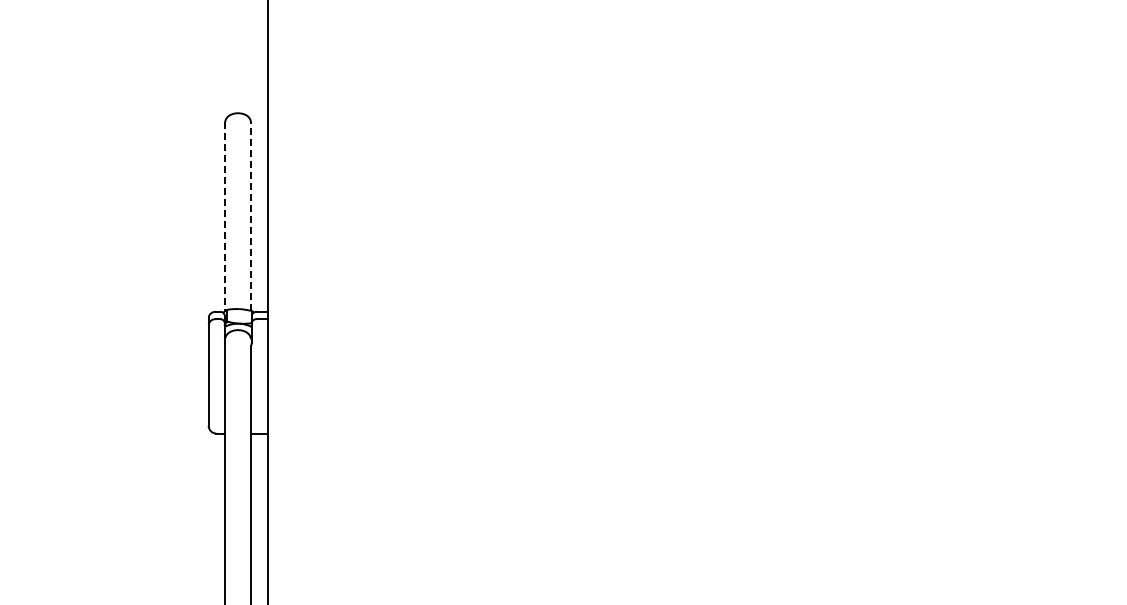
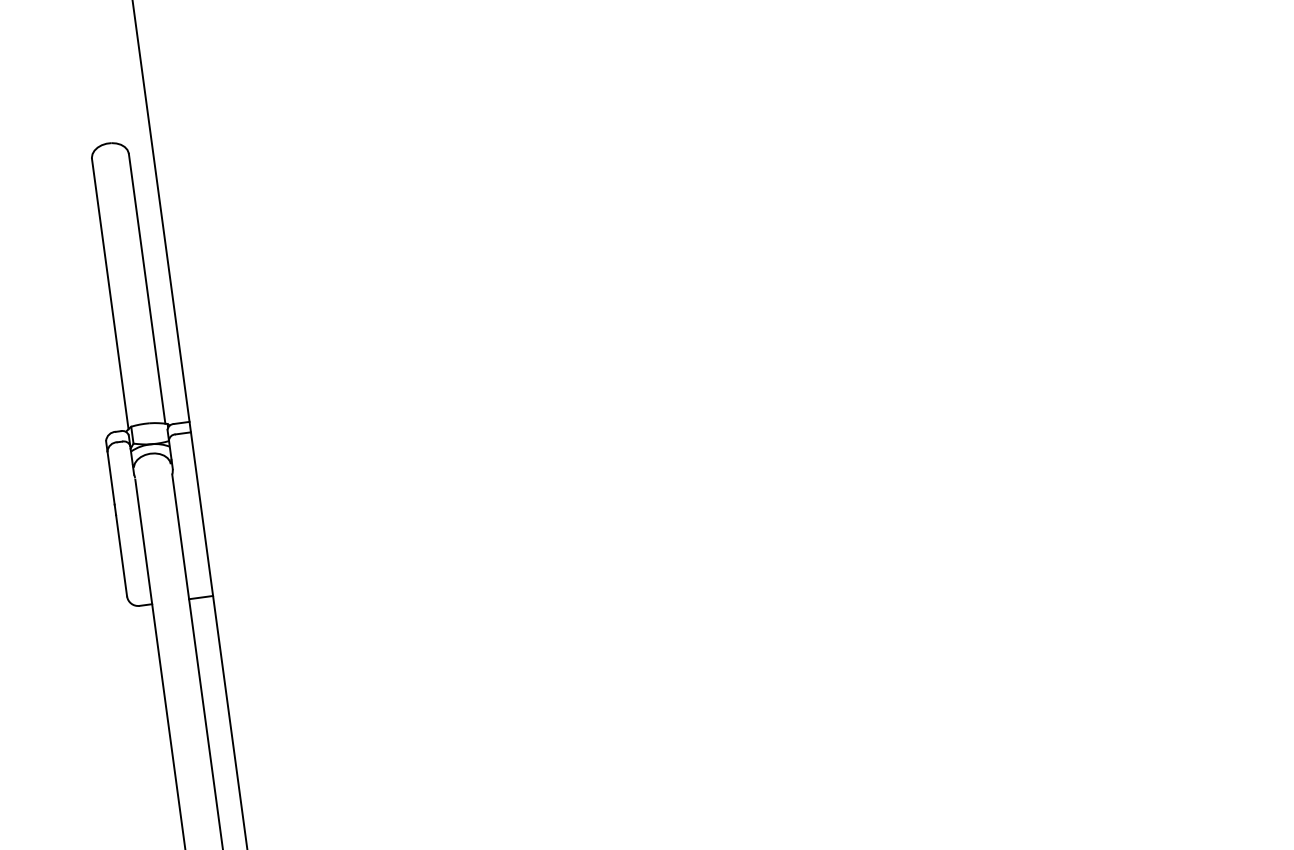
line: (225, 216) -> (110, 293), dashed -> solid
line: (250, 216) -> (146, 288), dashed -> solid

